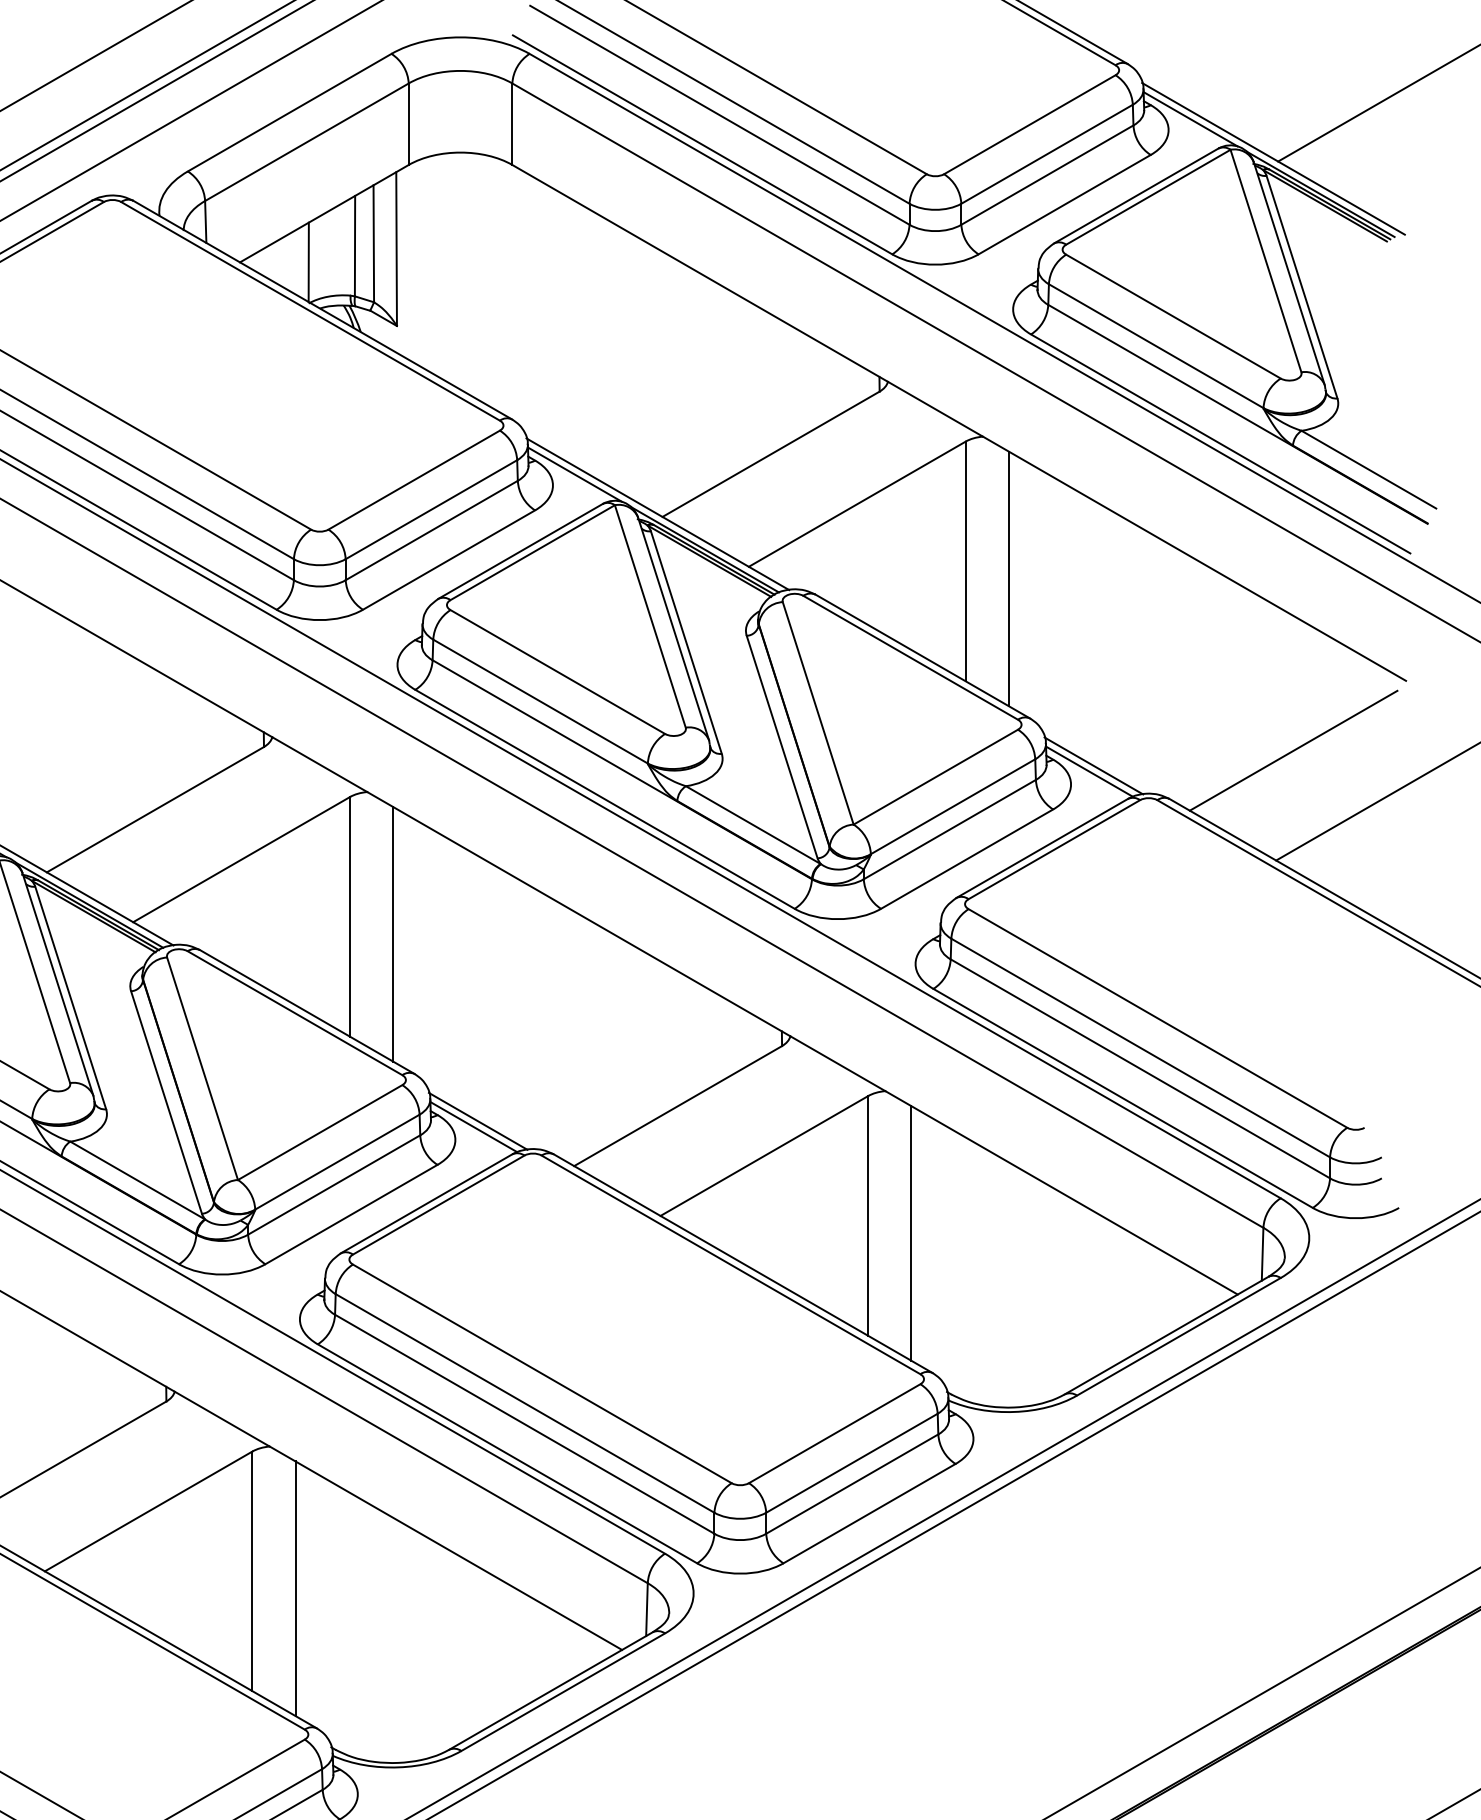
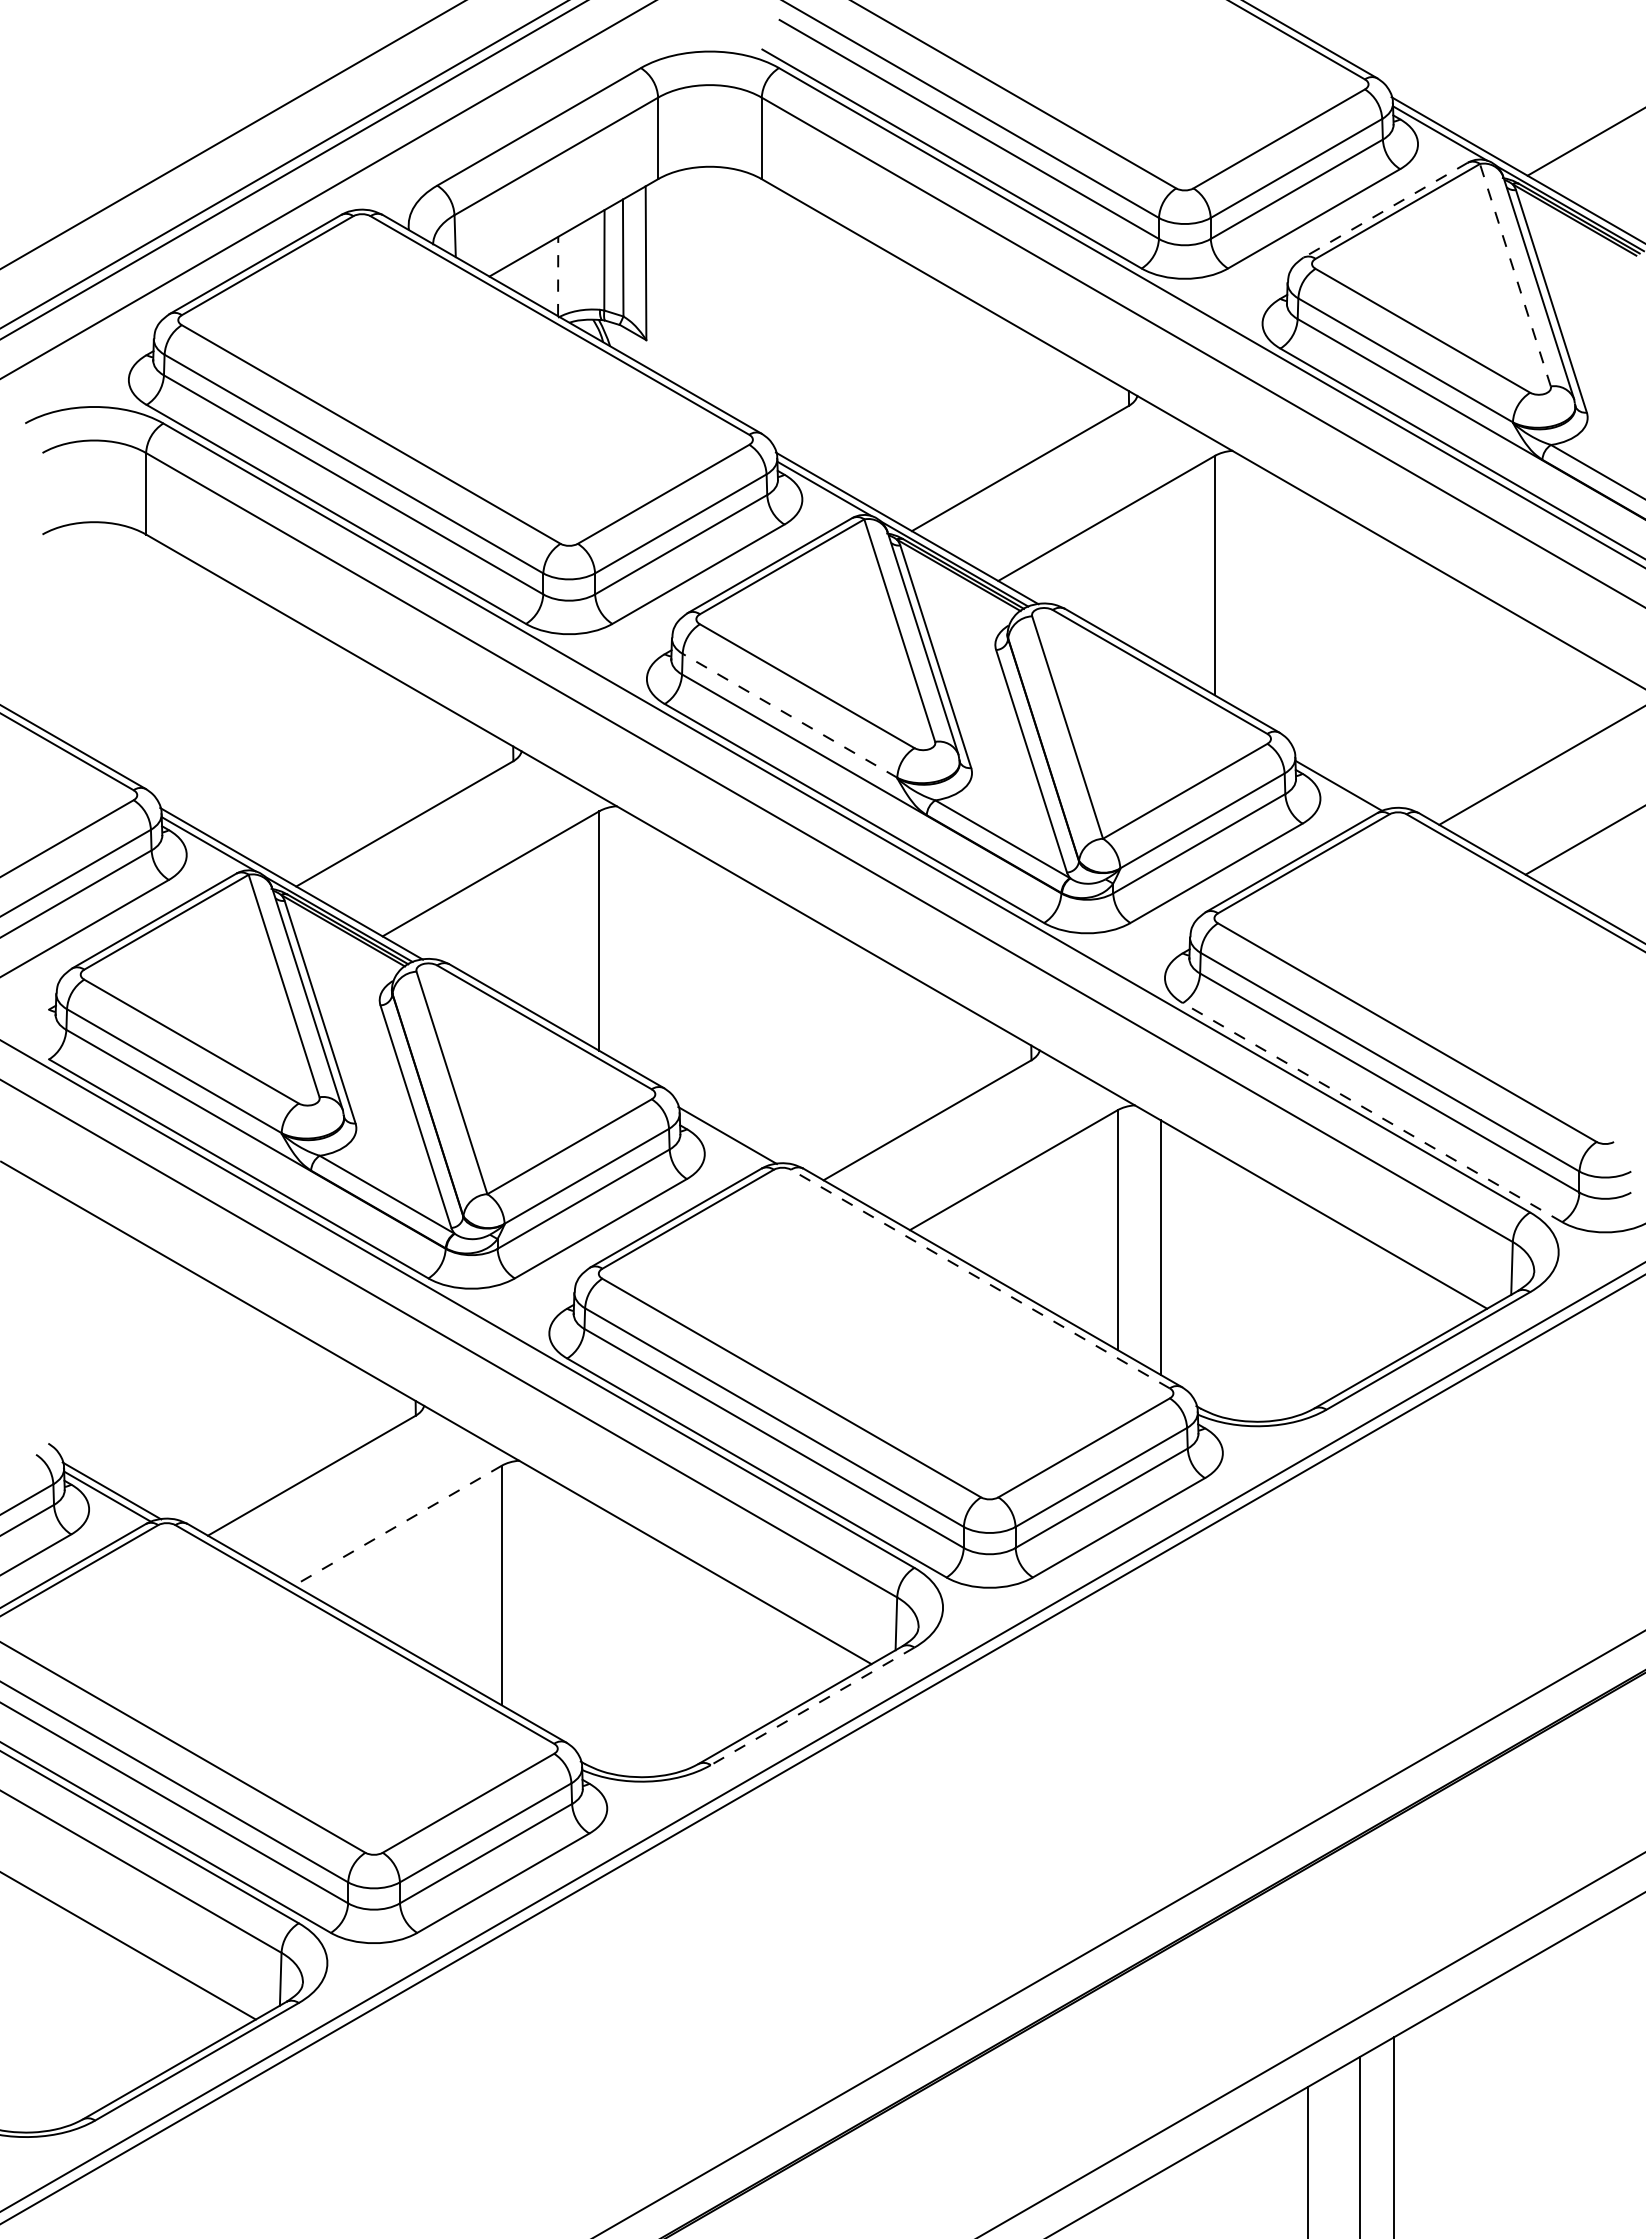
line: (1136, 196) -> (1385, 210), solid -> dashed
line: (1266, 261) -> (1515, 275), solid -> dashed
line: (309, 262) -> (558, 276), solid -> dashed
line: (1009, 578) -> (1258, 592), removed
line: (540, 701) -> (789, 715), solid -> dashed
line: (1094, 765) -> (1343, 779), removed
line: (393, 934) -> (642, 948), removed
line: (1123, 1098) -> (1372, 1112), solid -> dashed
line: (473, 1127) -> (722, 1141), removed
line: (731, 1265) -> (980, 1279), solid -> dashed
line: (149, 1511) -> (398, 1525), solid -> dashed
line: (296, 1588) -> (545, 1602), removed
line: (563, 1692) -> (812, 1706), solid -> dashed

